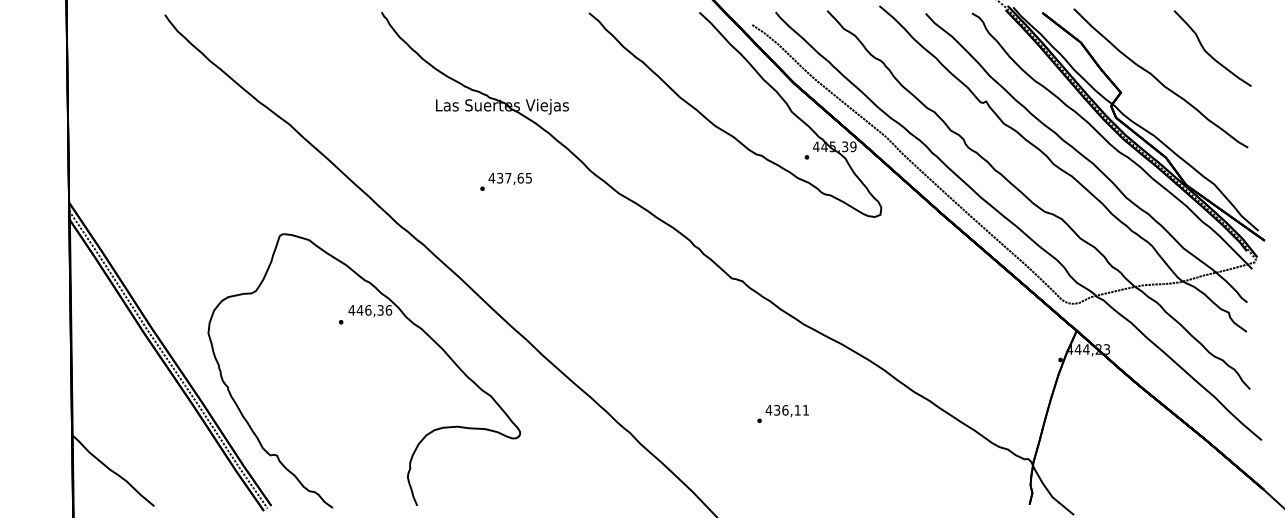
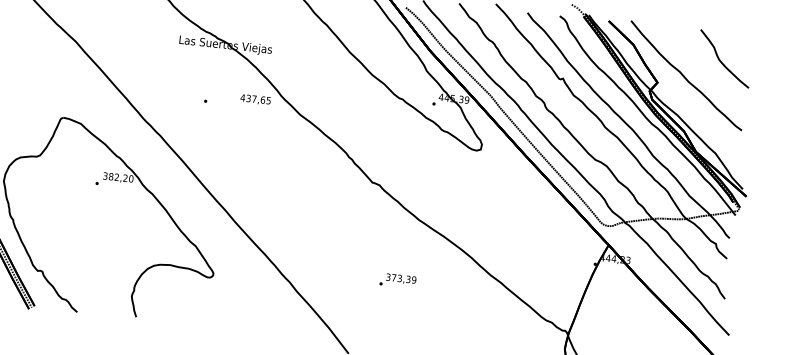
text: (509, 178) -> (255, 99), moved
text: (370, 310) -> (118, 177), 446,36 -> 382,20
text: (787, 410) -> (401, 278), 436,11 -> 373,39

